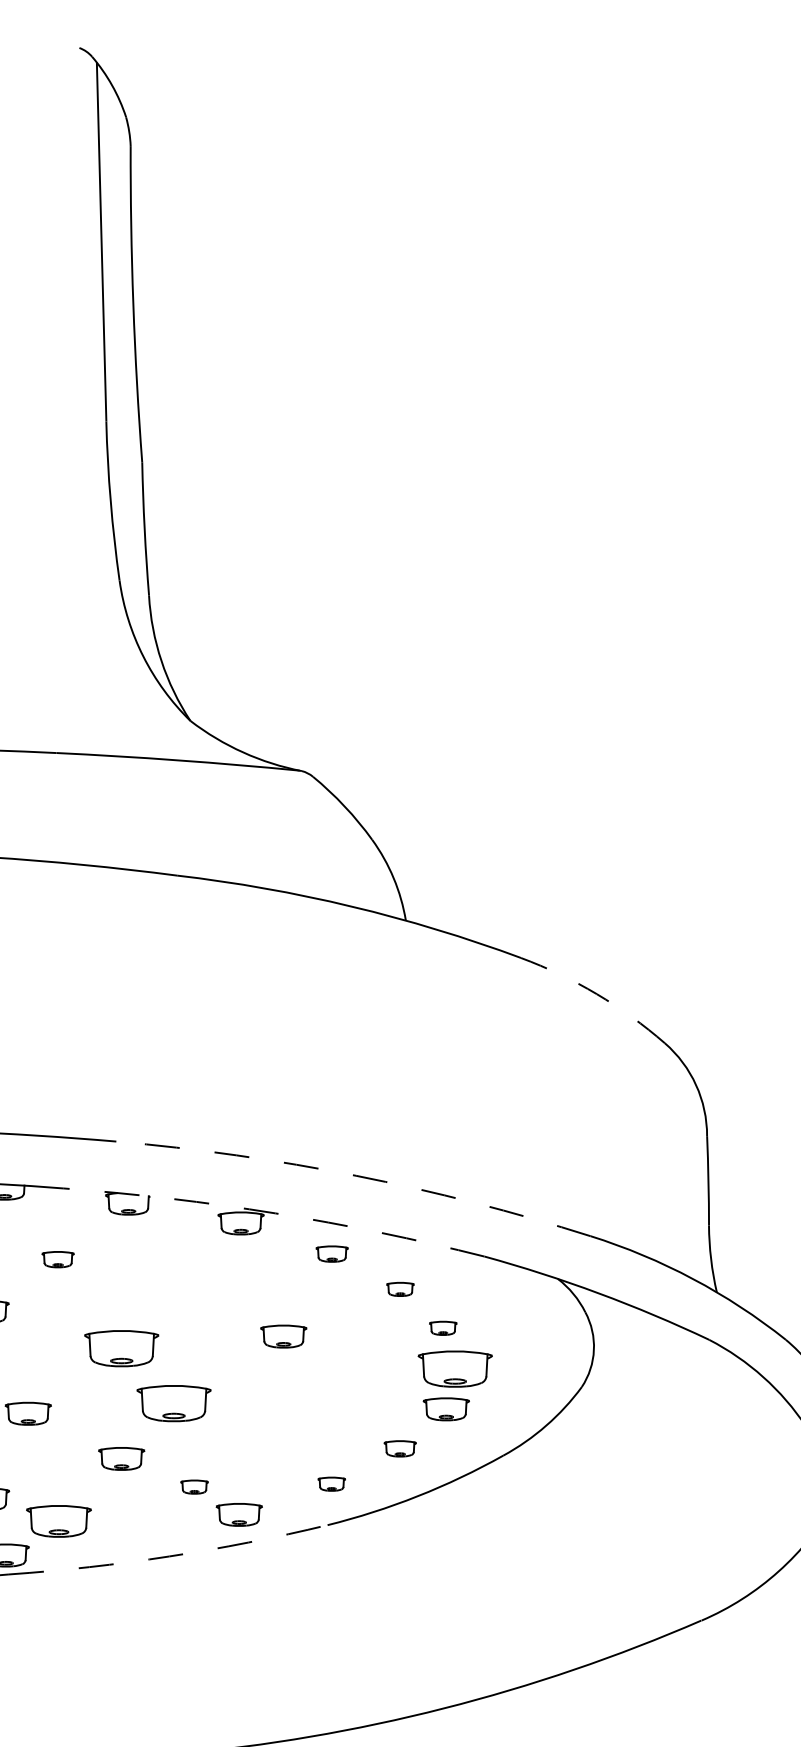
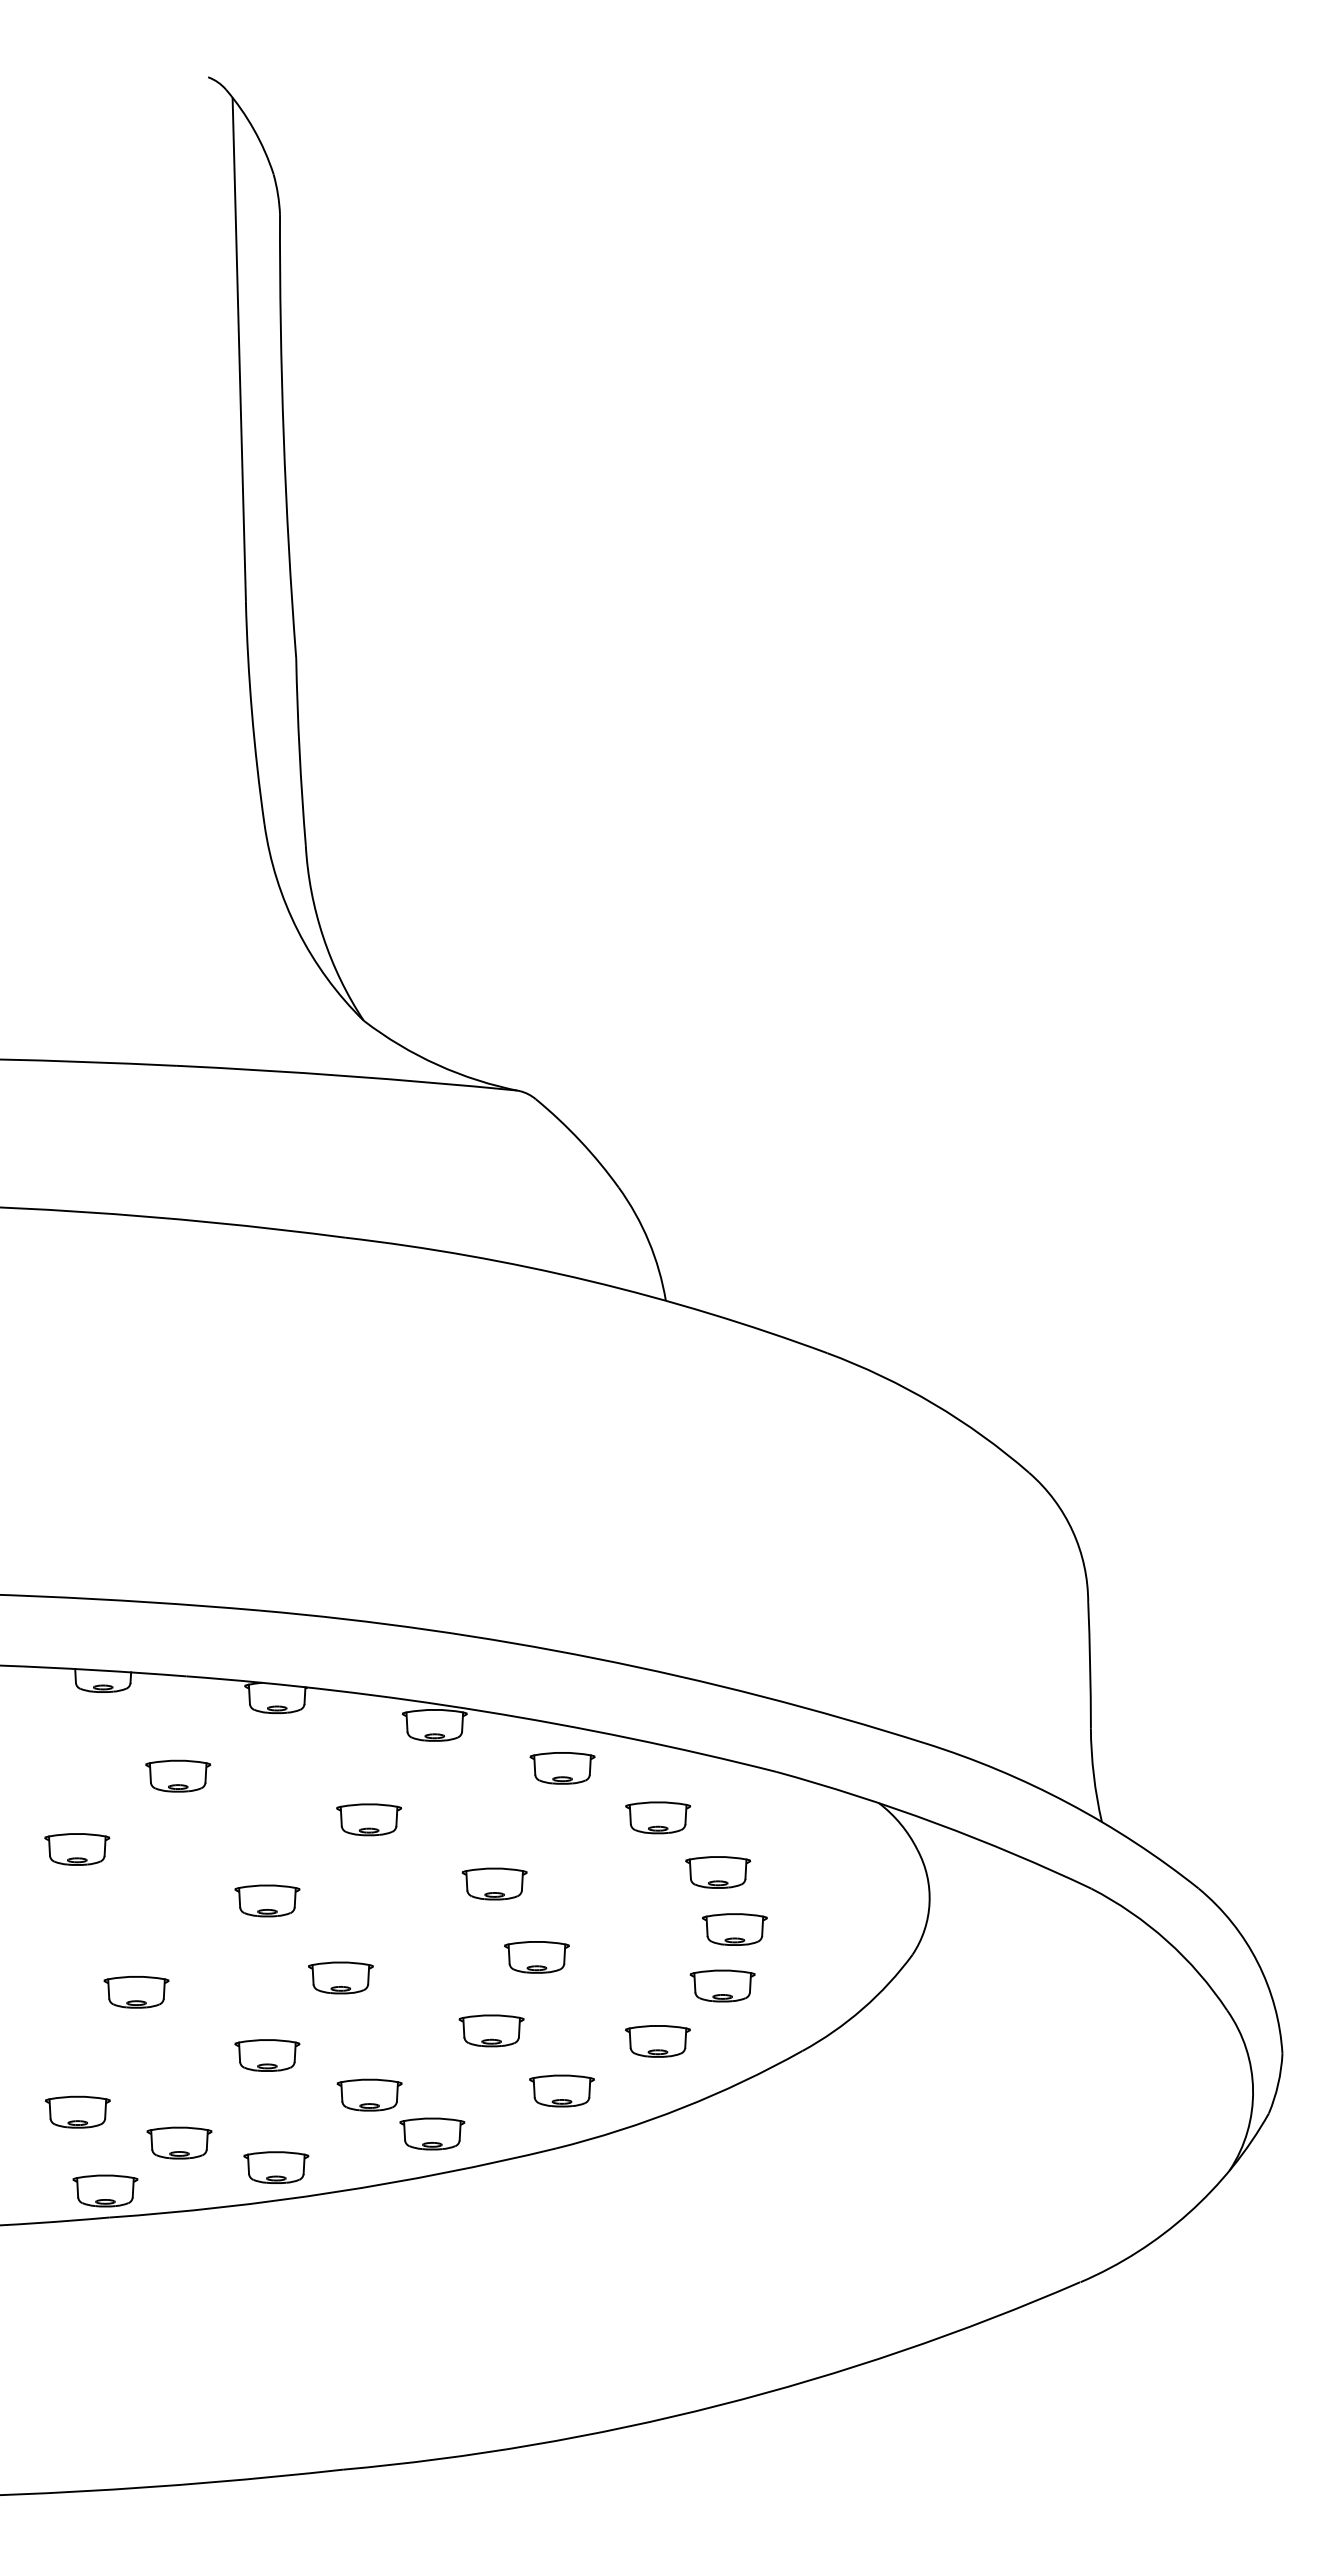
arc: (596, 993) -> (933, 1403), dashed -> solid
arc: (356, 1175) -> (596, 1658), dashed -> solid
arc: (275, 1213) -> (483, 1711), dashed -> solid
part: (332, 1254) -> (562, 1768), size x1.43
part: (58, 1259) -> (178, 1775), size x1.43
part: (400, 1289) -> (658, 1817), size x1.67
part: (194, 1290) -> (369, 1819), added
part: (443, 1328) -> (718, 1872), size x1.67
part: (121, 1348) -> (267, 1900), size x0.62
part: (454, 1369) -> (734, 1929), size x0.62
part: (313, 1388) -> (536, 1957), added
part: (173, 1403) -> (340, 1977), size x0.62
part: (281, 1441) -> (491, 2030), added
part: (399, 1448) -> (657, 2041), size x1.43
part: (331, 1483) -> (561, 2090), size x1.67
part: (194, 1486) -> (369, 2094), size x1.67
part: (58, 1520) -> (179, 2142), size x0.71
part: (128, 1538) -> (276, 2167), added
arc: (169, 1556) -> (334, 2192), dashed -> solid

